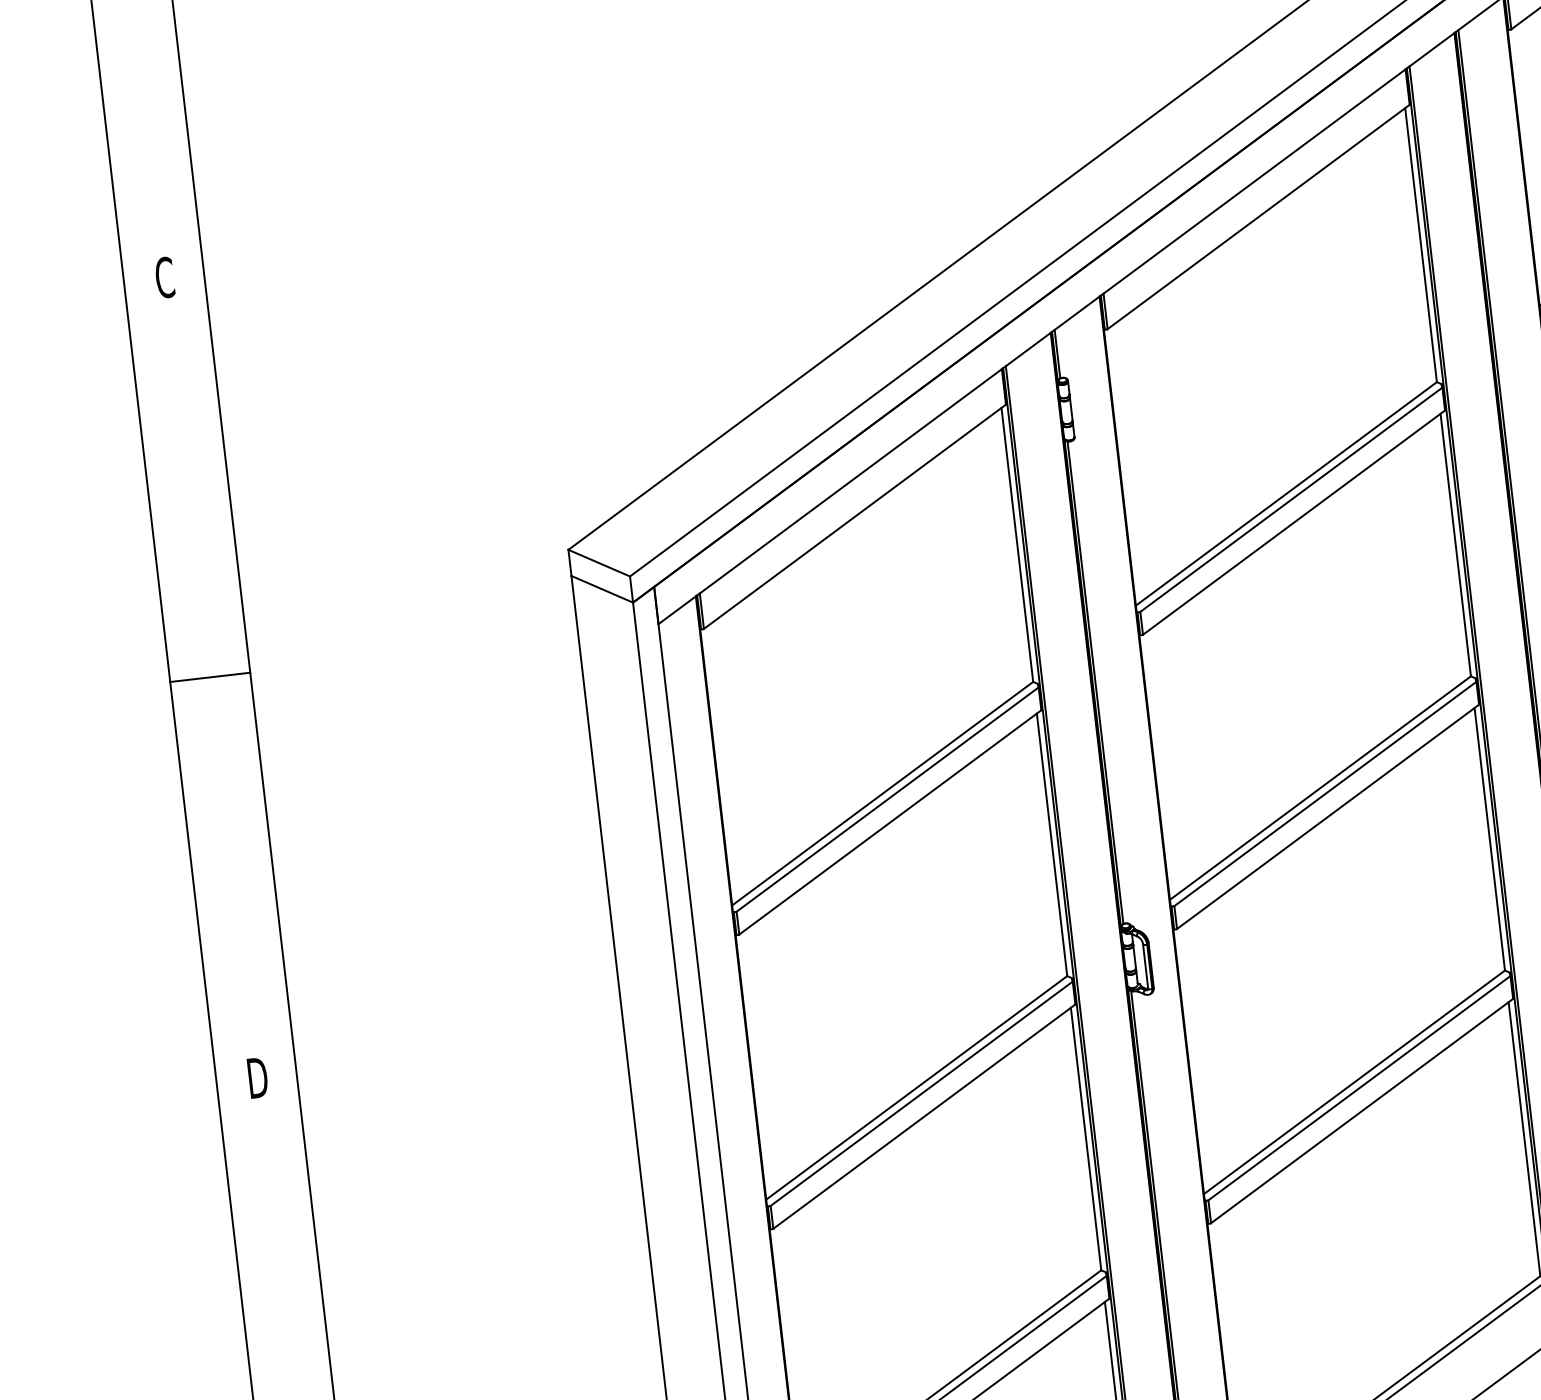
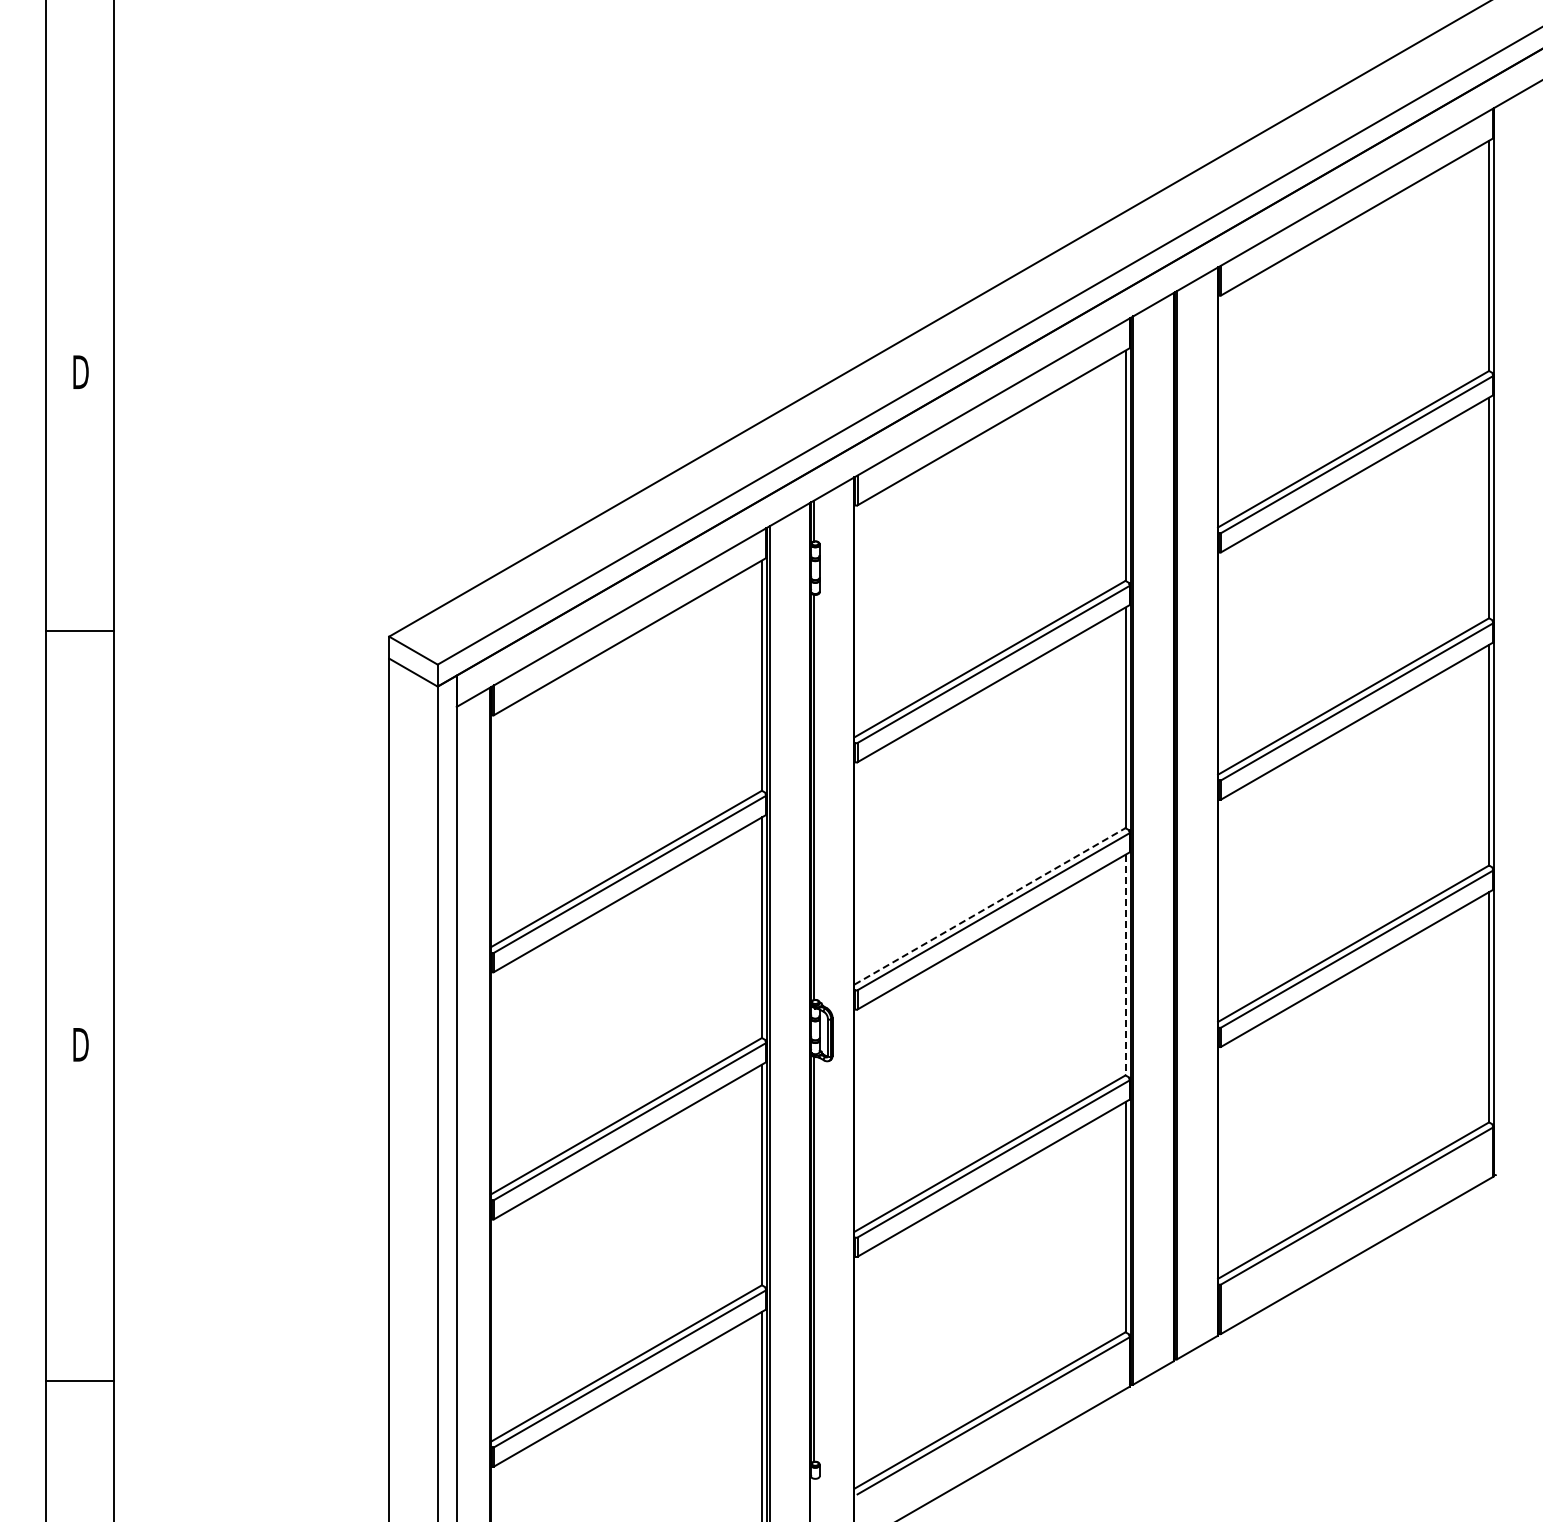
text: (164, 276) -> (80, 371), C -> D
line: (209, 677) -> (79, 631), moved
line: (1321, 788) -> (990, 906), solid -> dashed
line: (1489, 839) -> (1125, 965), solid -> dashed

